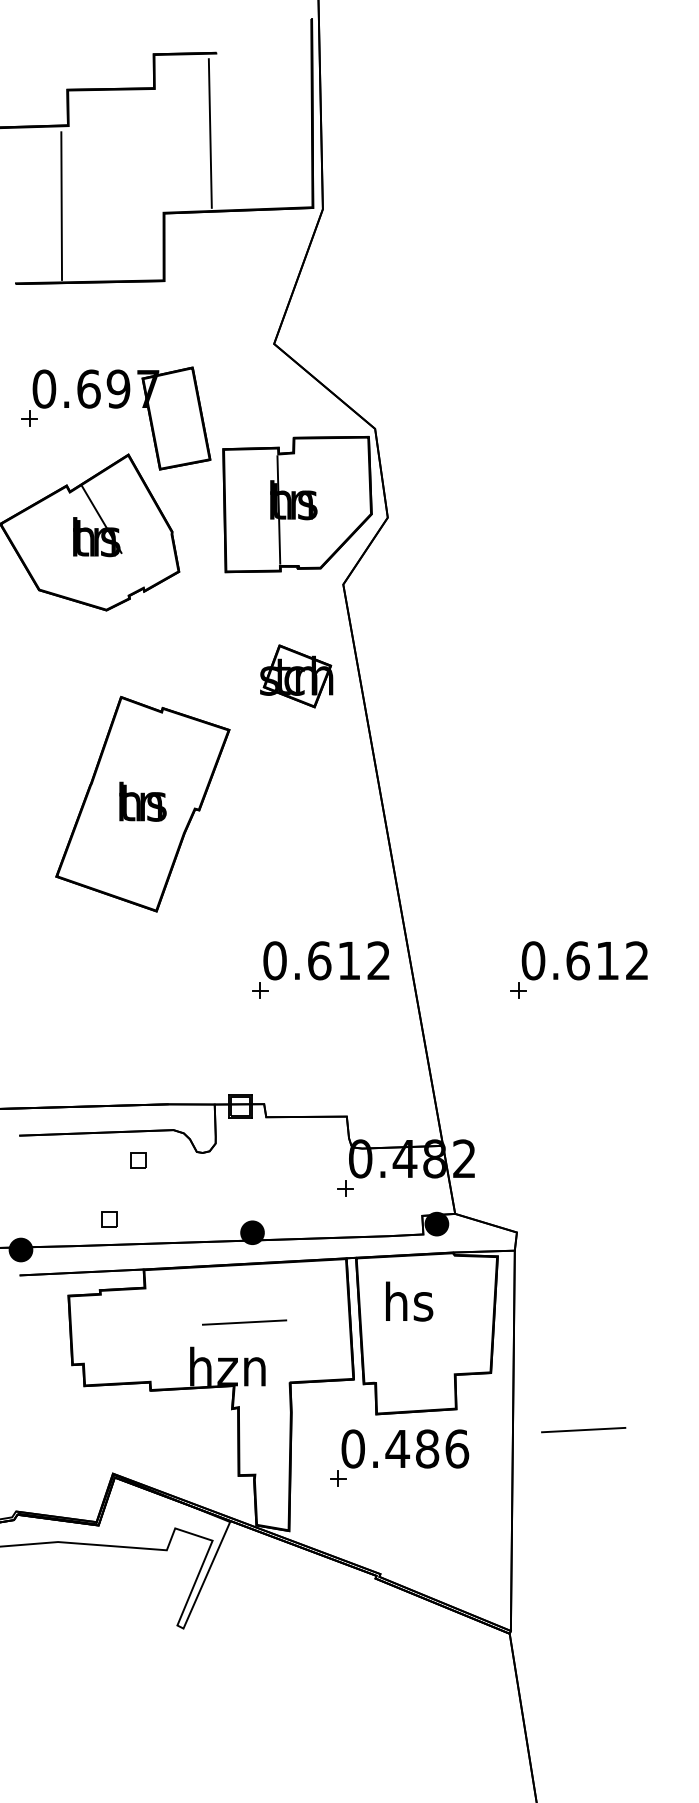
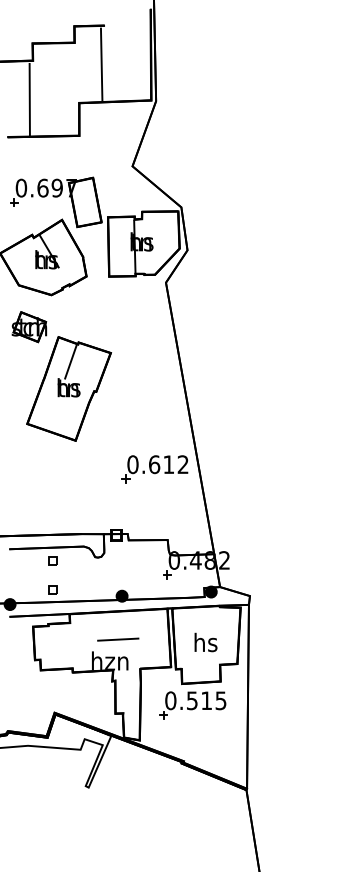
part: (296, 677) -> (29, 327), moved
line: (145, 747) -> (70, 361), added
part: (577, 970) -> (279, 469), removed
part: (137, 1158) -> (52, 560), moved
text: (408, 1301) -> (205, 642), moved
line: (584, 1429) -> (282, 691), removed
text: (427, 1448) -> (206, 700), 0.486 -> 0.515

